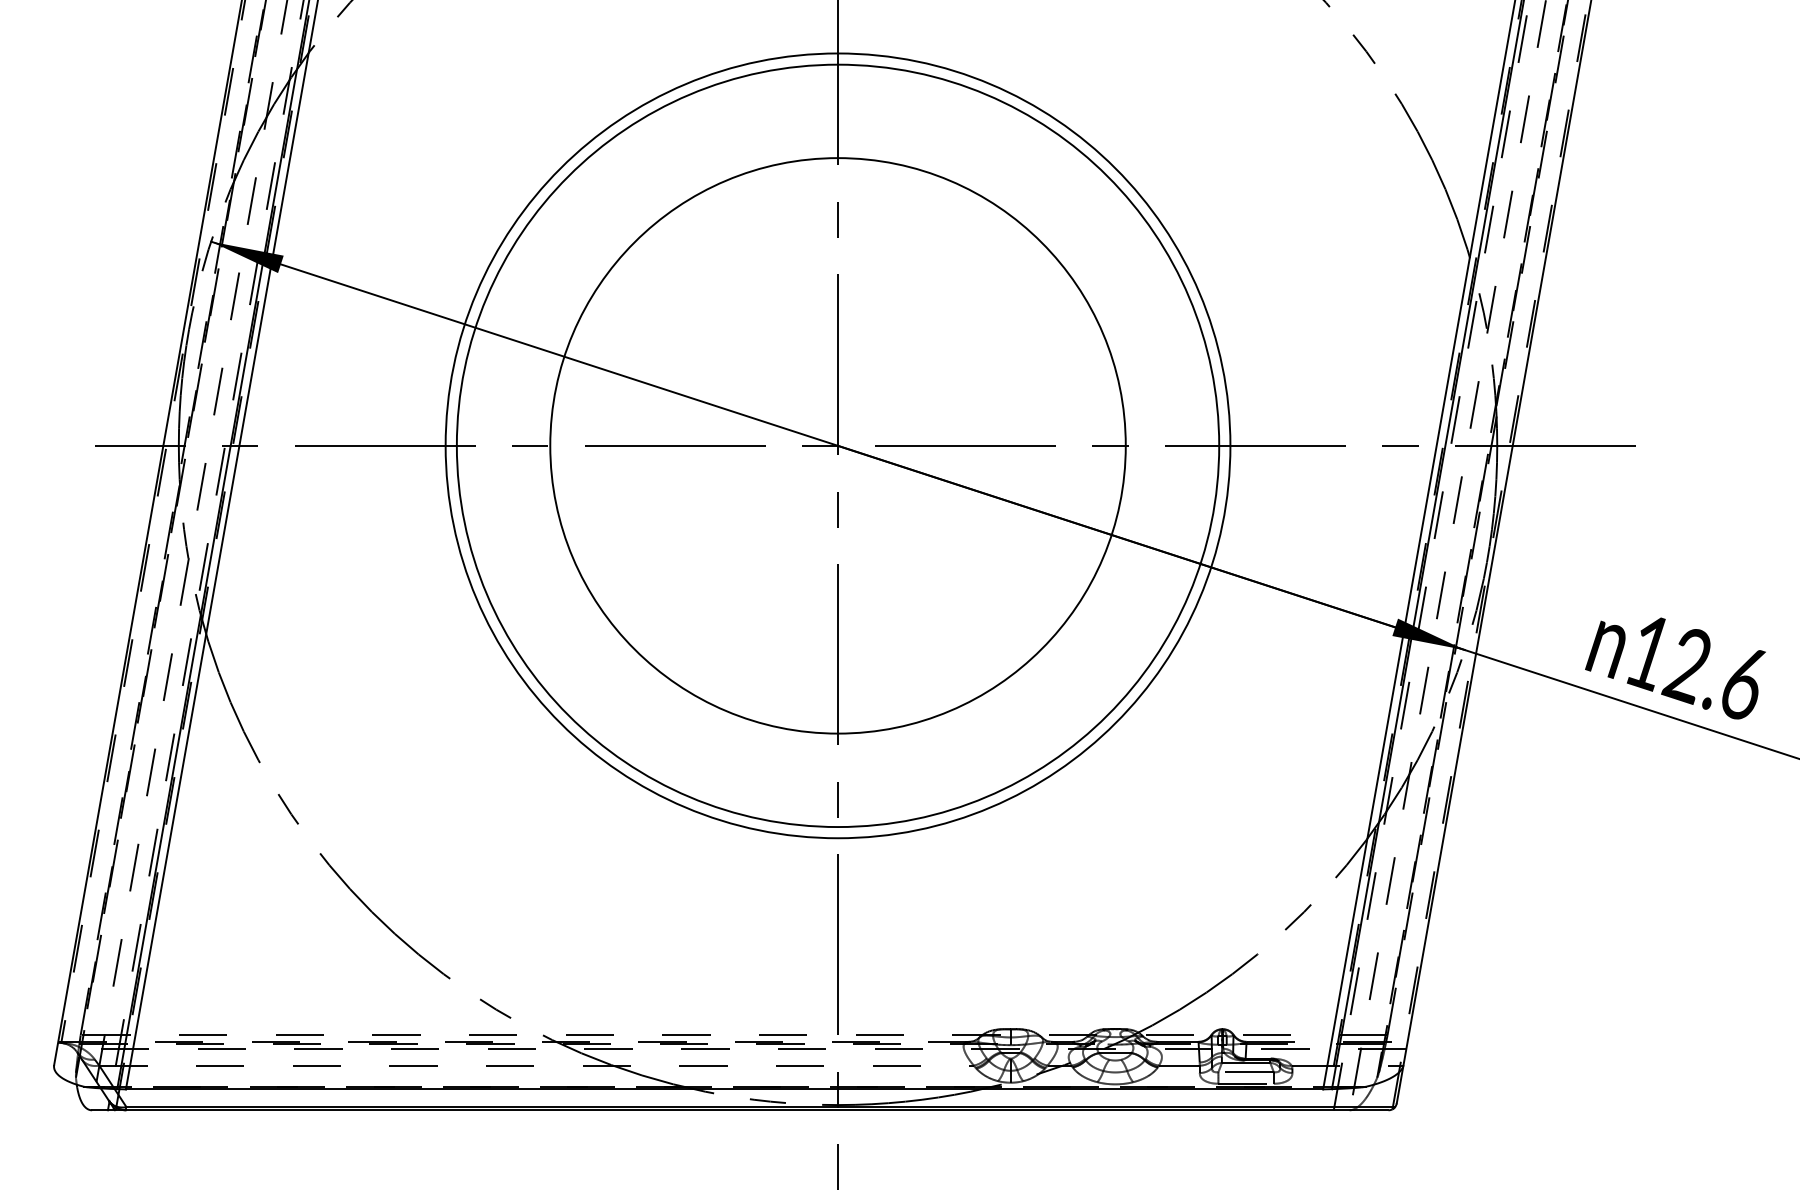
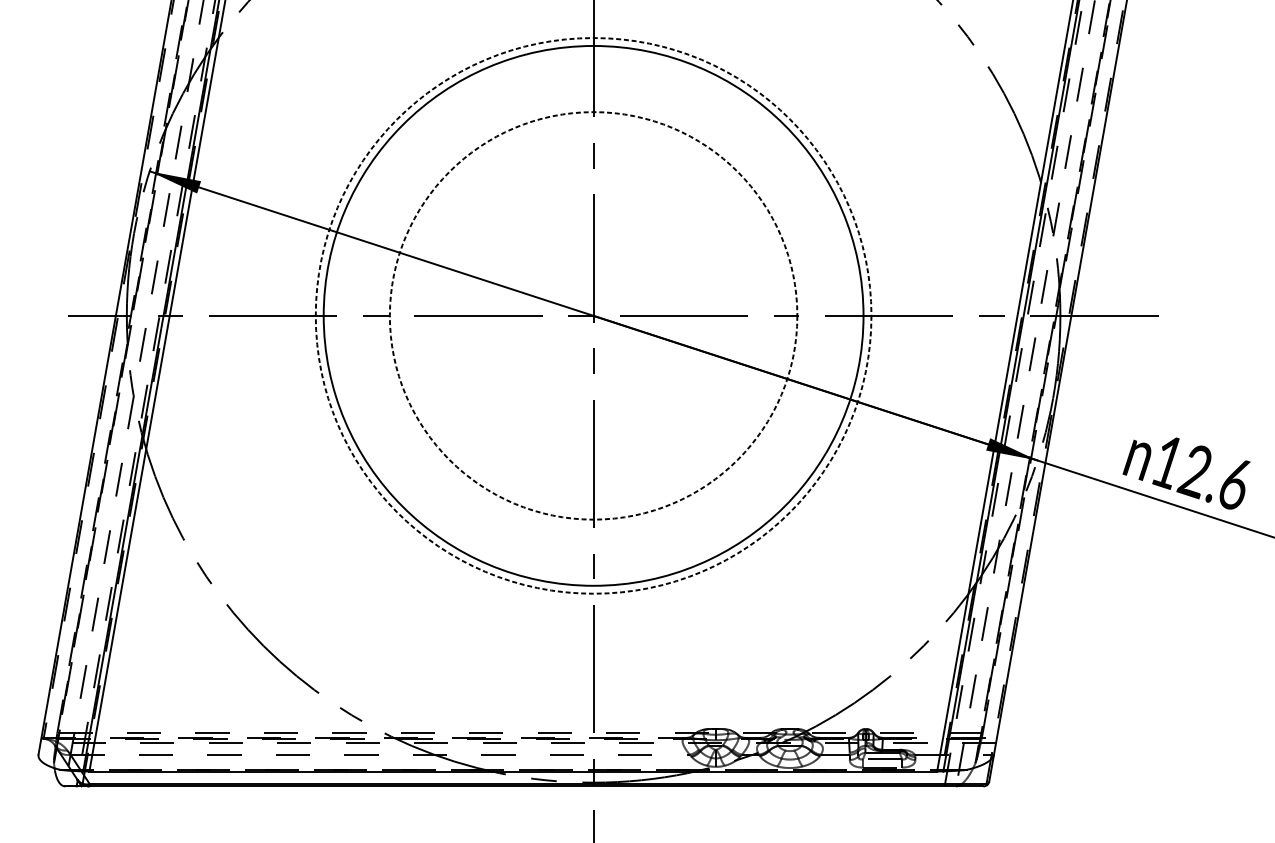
circle: (837, 445) -> (593, 315), solid -> dashed
circle: (837, 445) -> (593, 315), solid -> dashed

